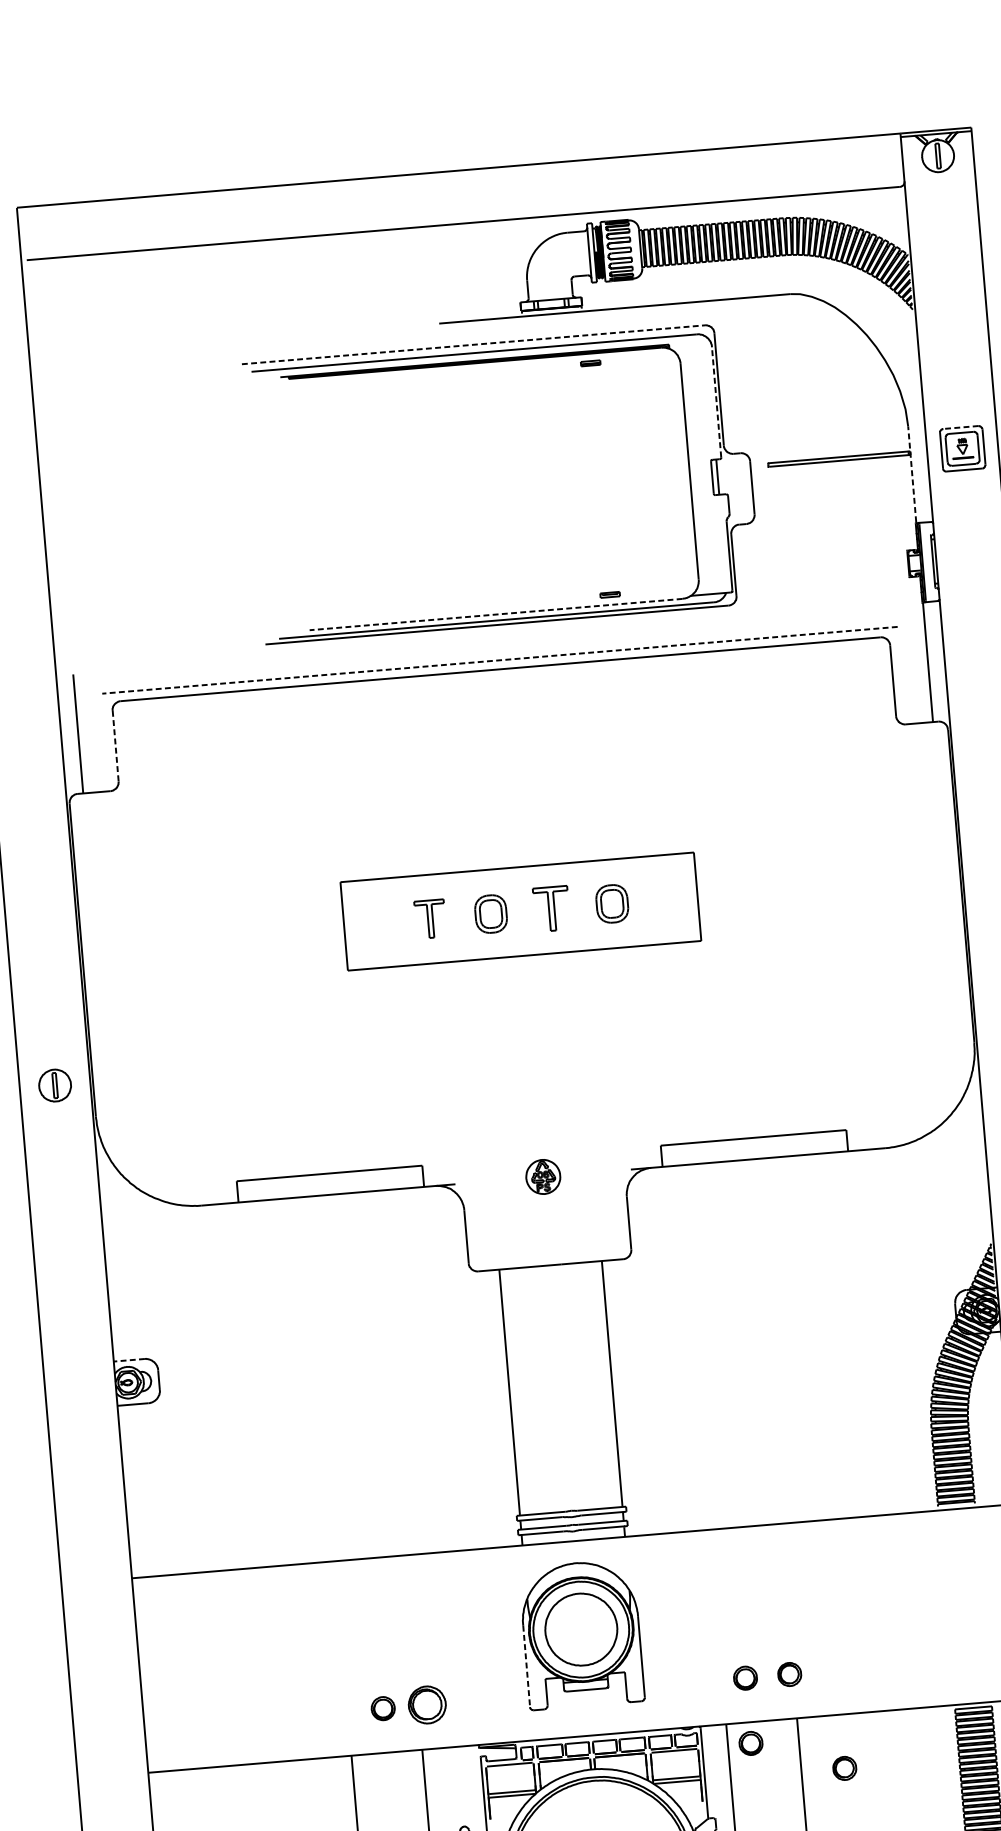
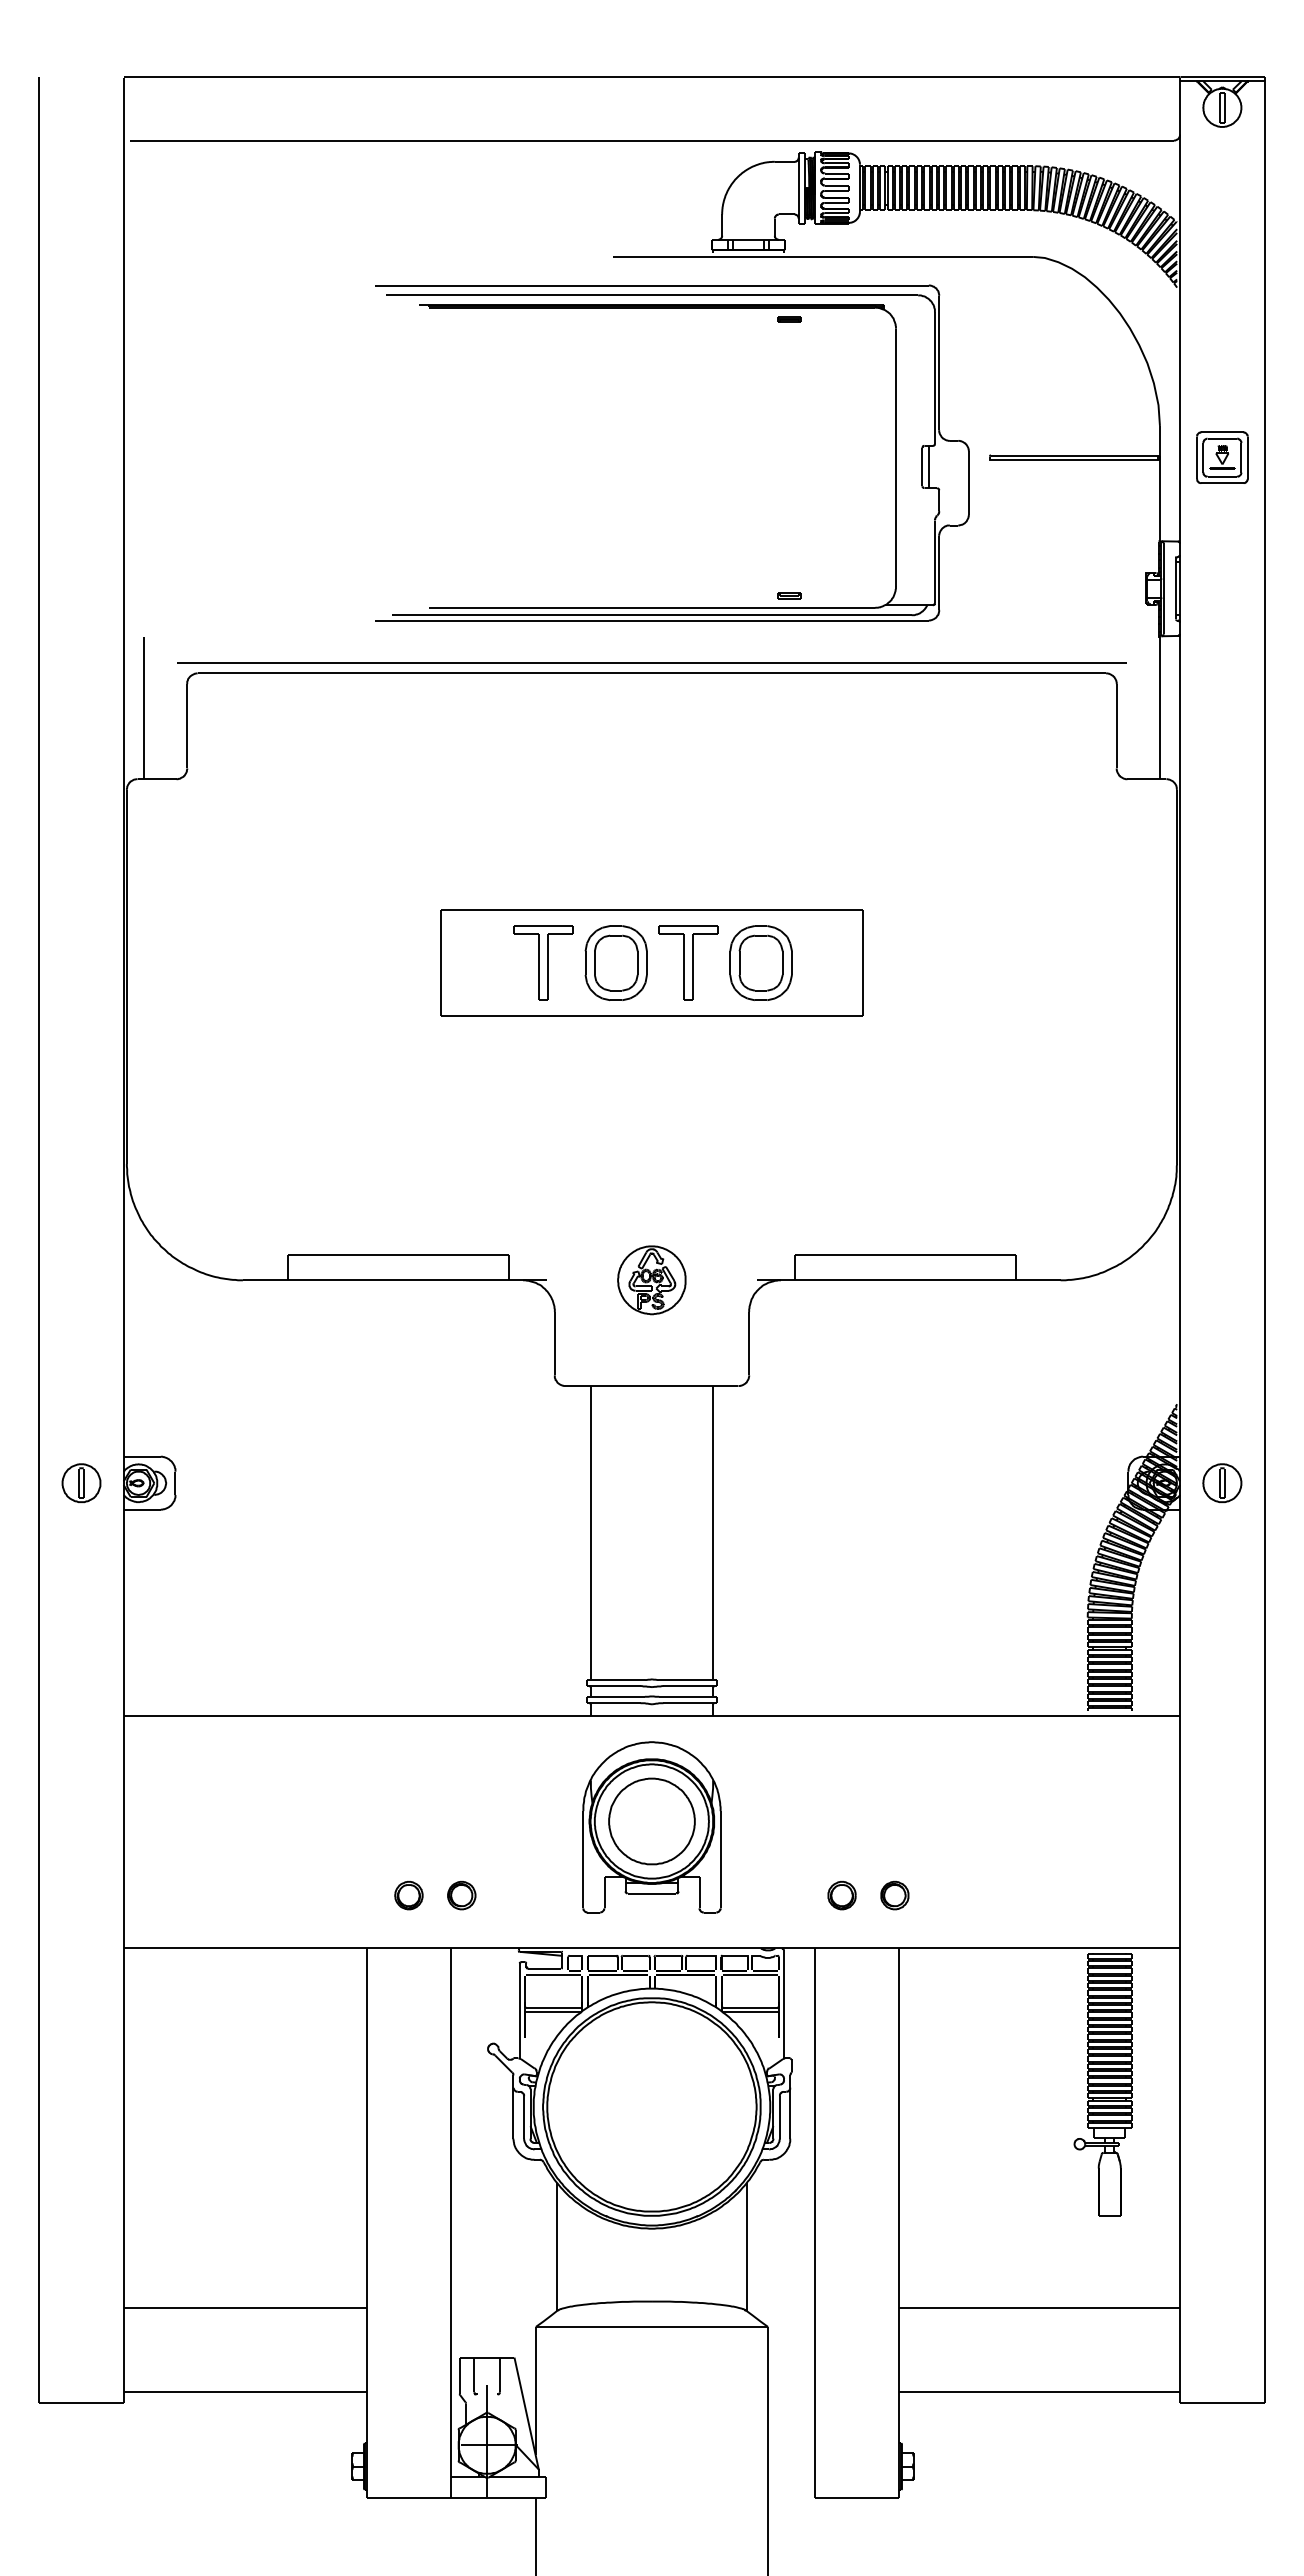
line: (473, 344) -> (652, 285), dashed -> solid
line: (716, 402) -> (934, 378), dashed -> solid
line: (960, 427) -> (1222, 432), dashed -> solid
line: (911, 473) -> (1159, 482), dashed -> solid
line: (495, 615) -> (651, 608), dashed -> solid
line: (499, 660) -> (651, 662), dashed -> solid
line: (115, 746) -> (187, 726), dashed -> solid
part: (611, 903) -> (760, 962), size x1.67
part: (551, 908) -> (688, 962), size x1.43
part: (490, 913) -> (615, 962), size x1.67
part: (430, 918) -> (543, 962), size x1.67
part: (55, 1084) -> (81, 1482), moved
part: (542, 1177) -> (651, 1280), size x1.67
line: (129, 1360) -> (142, 1456), dashed -> solid
line: (526, 1666) -> (583, 1859), dashed -> solid
part: (427, 1704) -> (461, 1895), size x0.62
part: (750, 1743) -> (841, 1973), removed
part: (844, 1768) -> (950, 2012), removed

